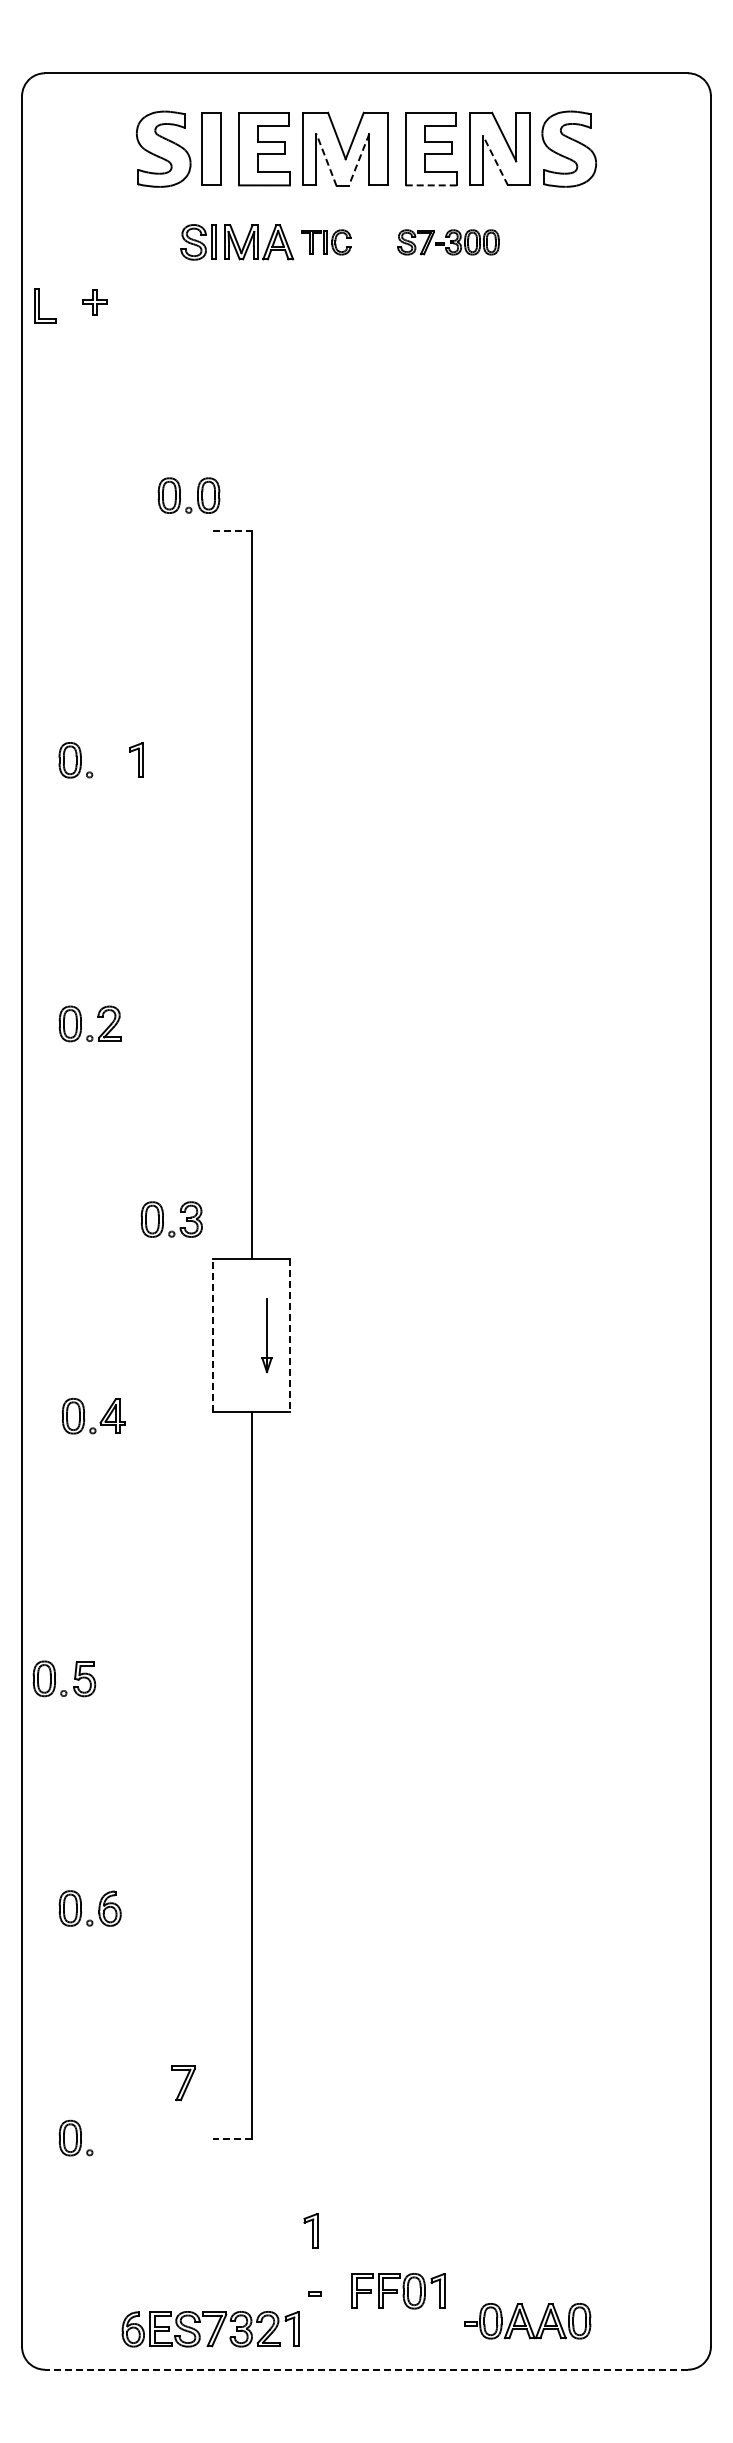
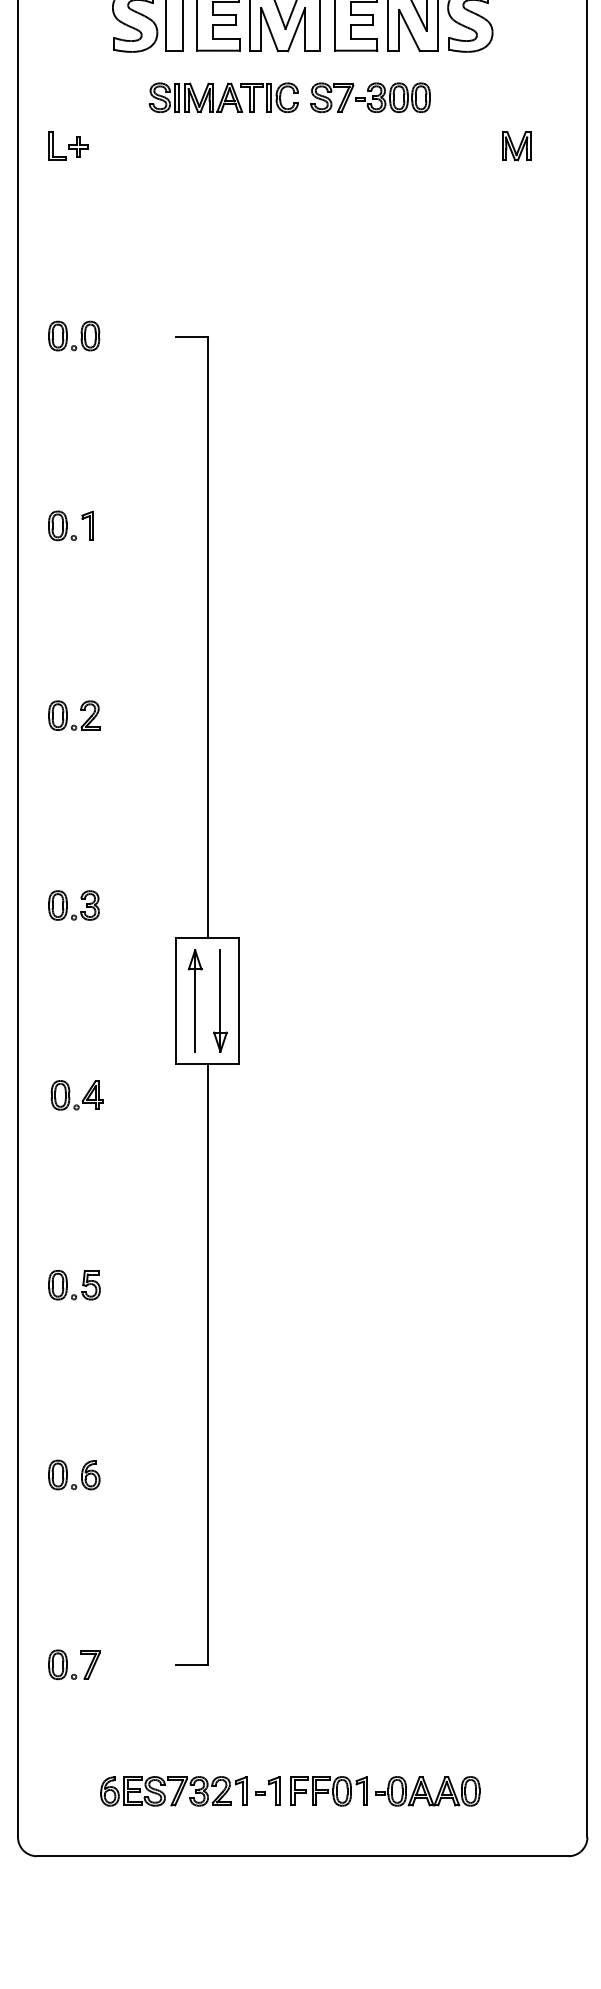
line: (326, 160) -> (269, 30), dashed -> solid
line: (359, 160) -> (296, 30), dashed -> solid
line: (495, 160) -> (409, 30), dashed -> solid
line: (430, 185) -> (355, 50), dashed -> solid
part: (326, 242) -> (269, 97), size x1.43
part: (448, 242) -> (370, 97), size x1.43
part: (624, 300) -> (516, 145), added
part: (45, 305) -> (58, 145), moved
part: (180, 495) -> (67, 335), moved
line: (233, 531) -> (192, 336), dashed -> solid
part: (136, 759) -> (87, 525), moved
part: (81, 1023) -> (67, 715), moved
part: (163, 1219) -> (67, 905), moved
part: (235, 1334) -> (194, 1000), added
line: (213, 1335) -> (176, 1001), dashed -> solid
part: (266, 1335) -> (220, 1001), size x1.67
line: (289, 1335) -> (239, 1001), dashed -> solid
part: (99, 1422) -> (82, 1100), moved
part: (55, 1678) -> (67, 1284), moved
part: (183, 2083) -> (90, 1665), moved
line: (232, 2138) -> (191, 1665), dashed -> solid
part: (310, 2230) -> (273, 1790), moved
part: (527, 2321) -> (427, 1791), moved
part: (210, 2329) -> (173, 1791), moved
line: (365, 2369) -> (301, 1856), dashed -> solid

